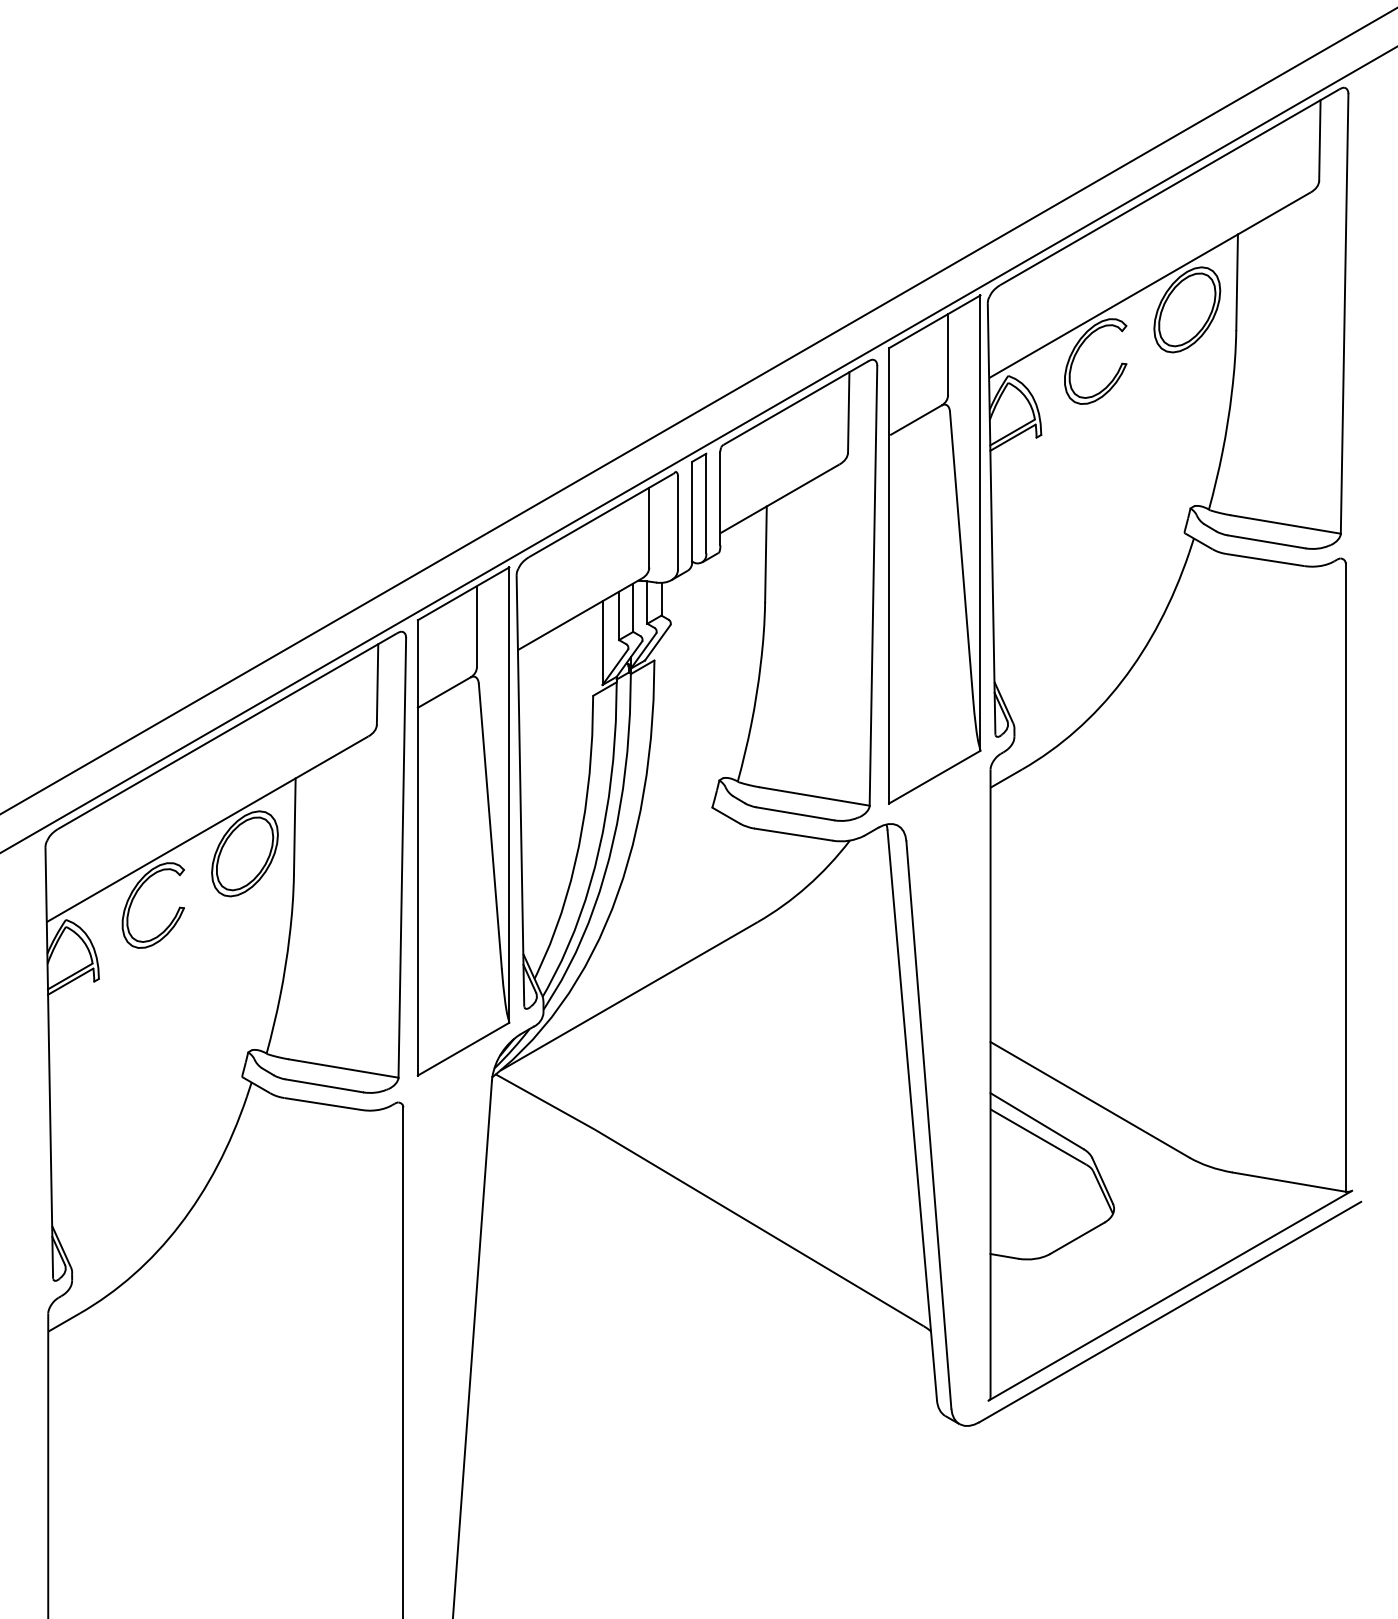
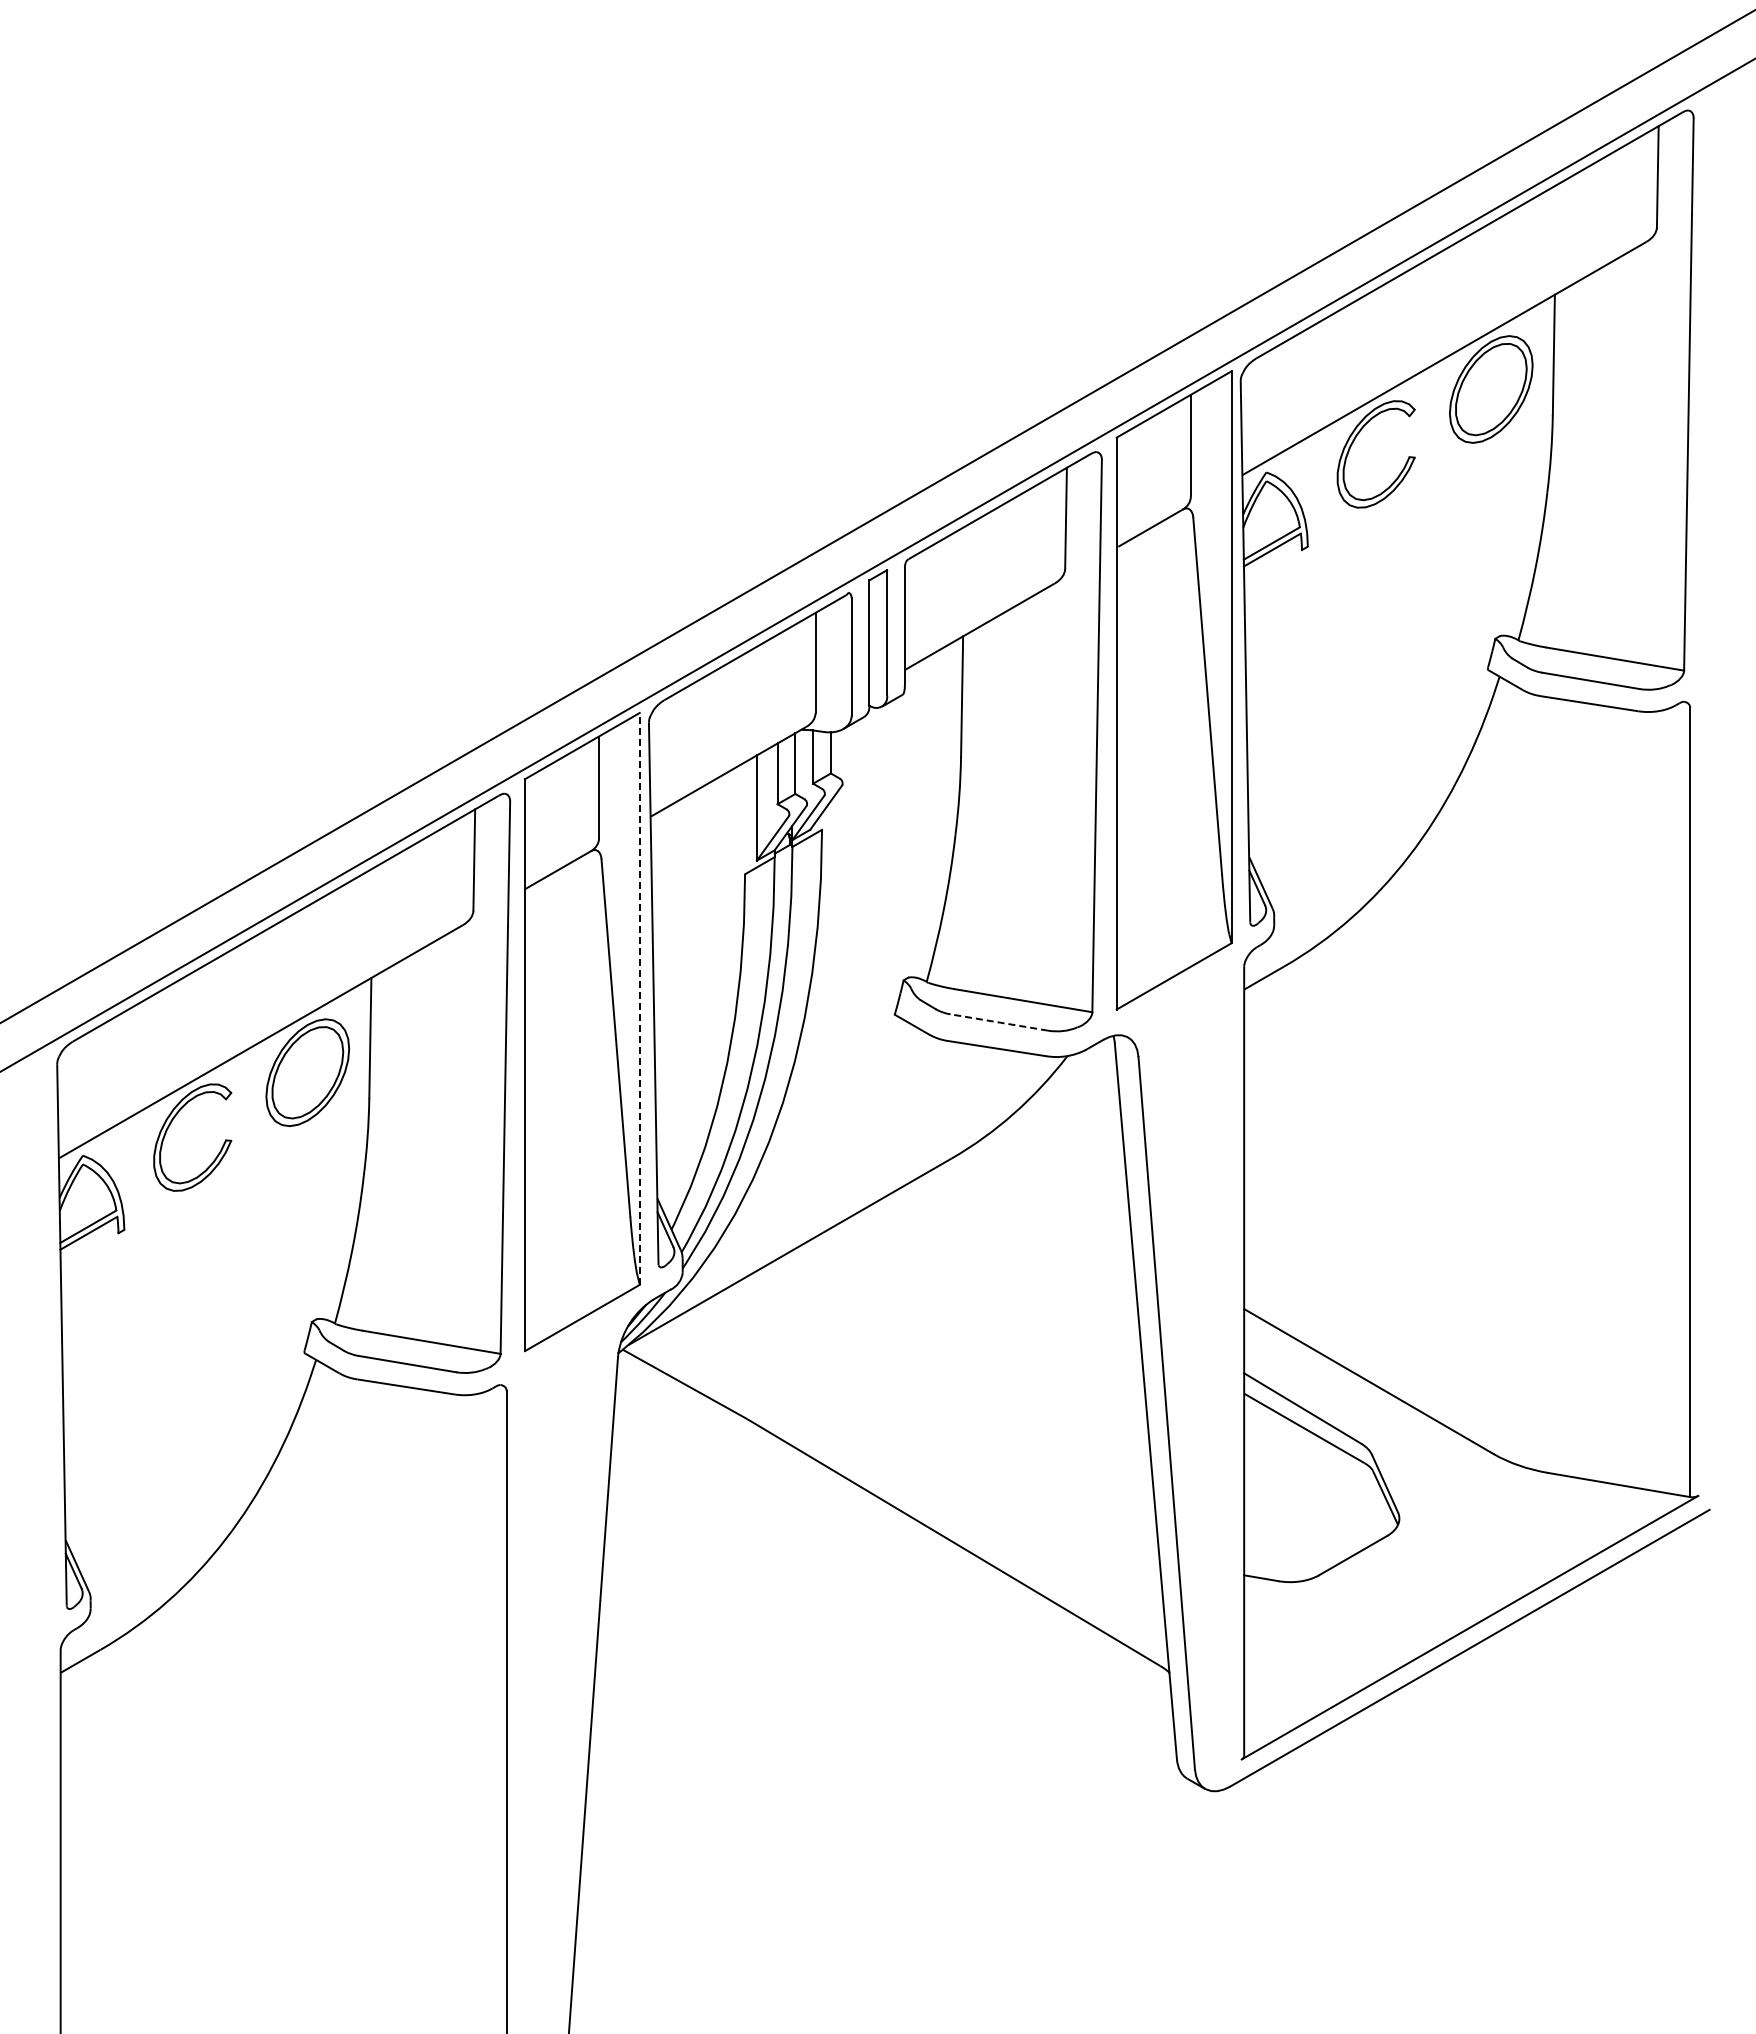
line: (509, 794) -> (639, 998), solid -> dashed
line: (794, 813) -> (998, 1022), solid -> dashed

